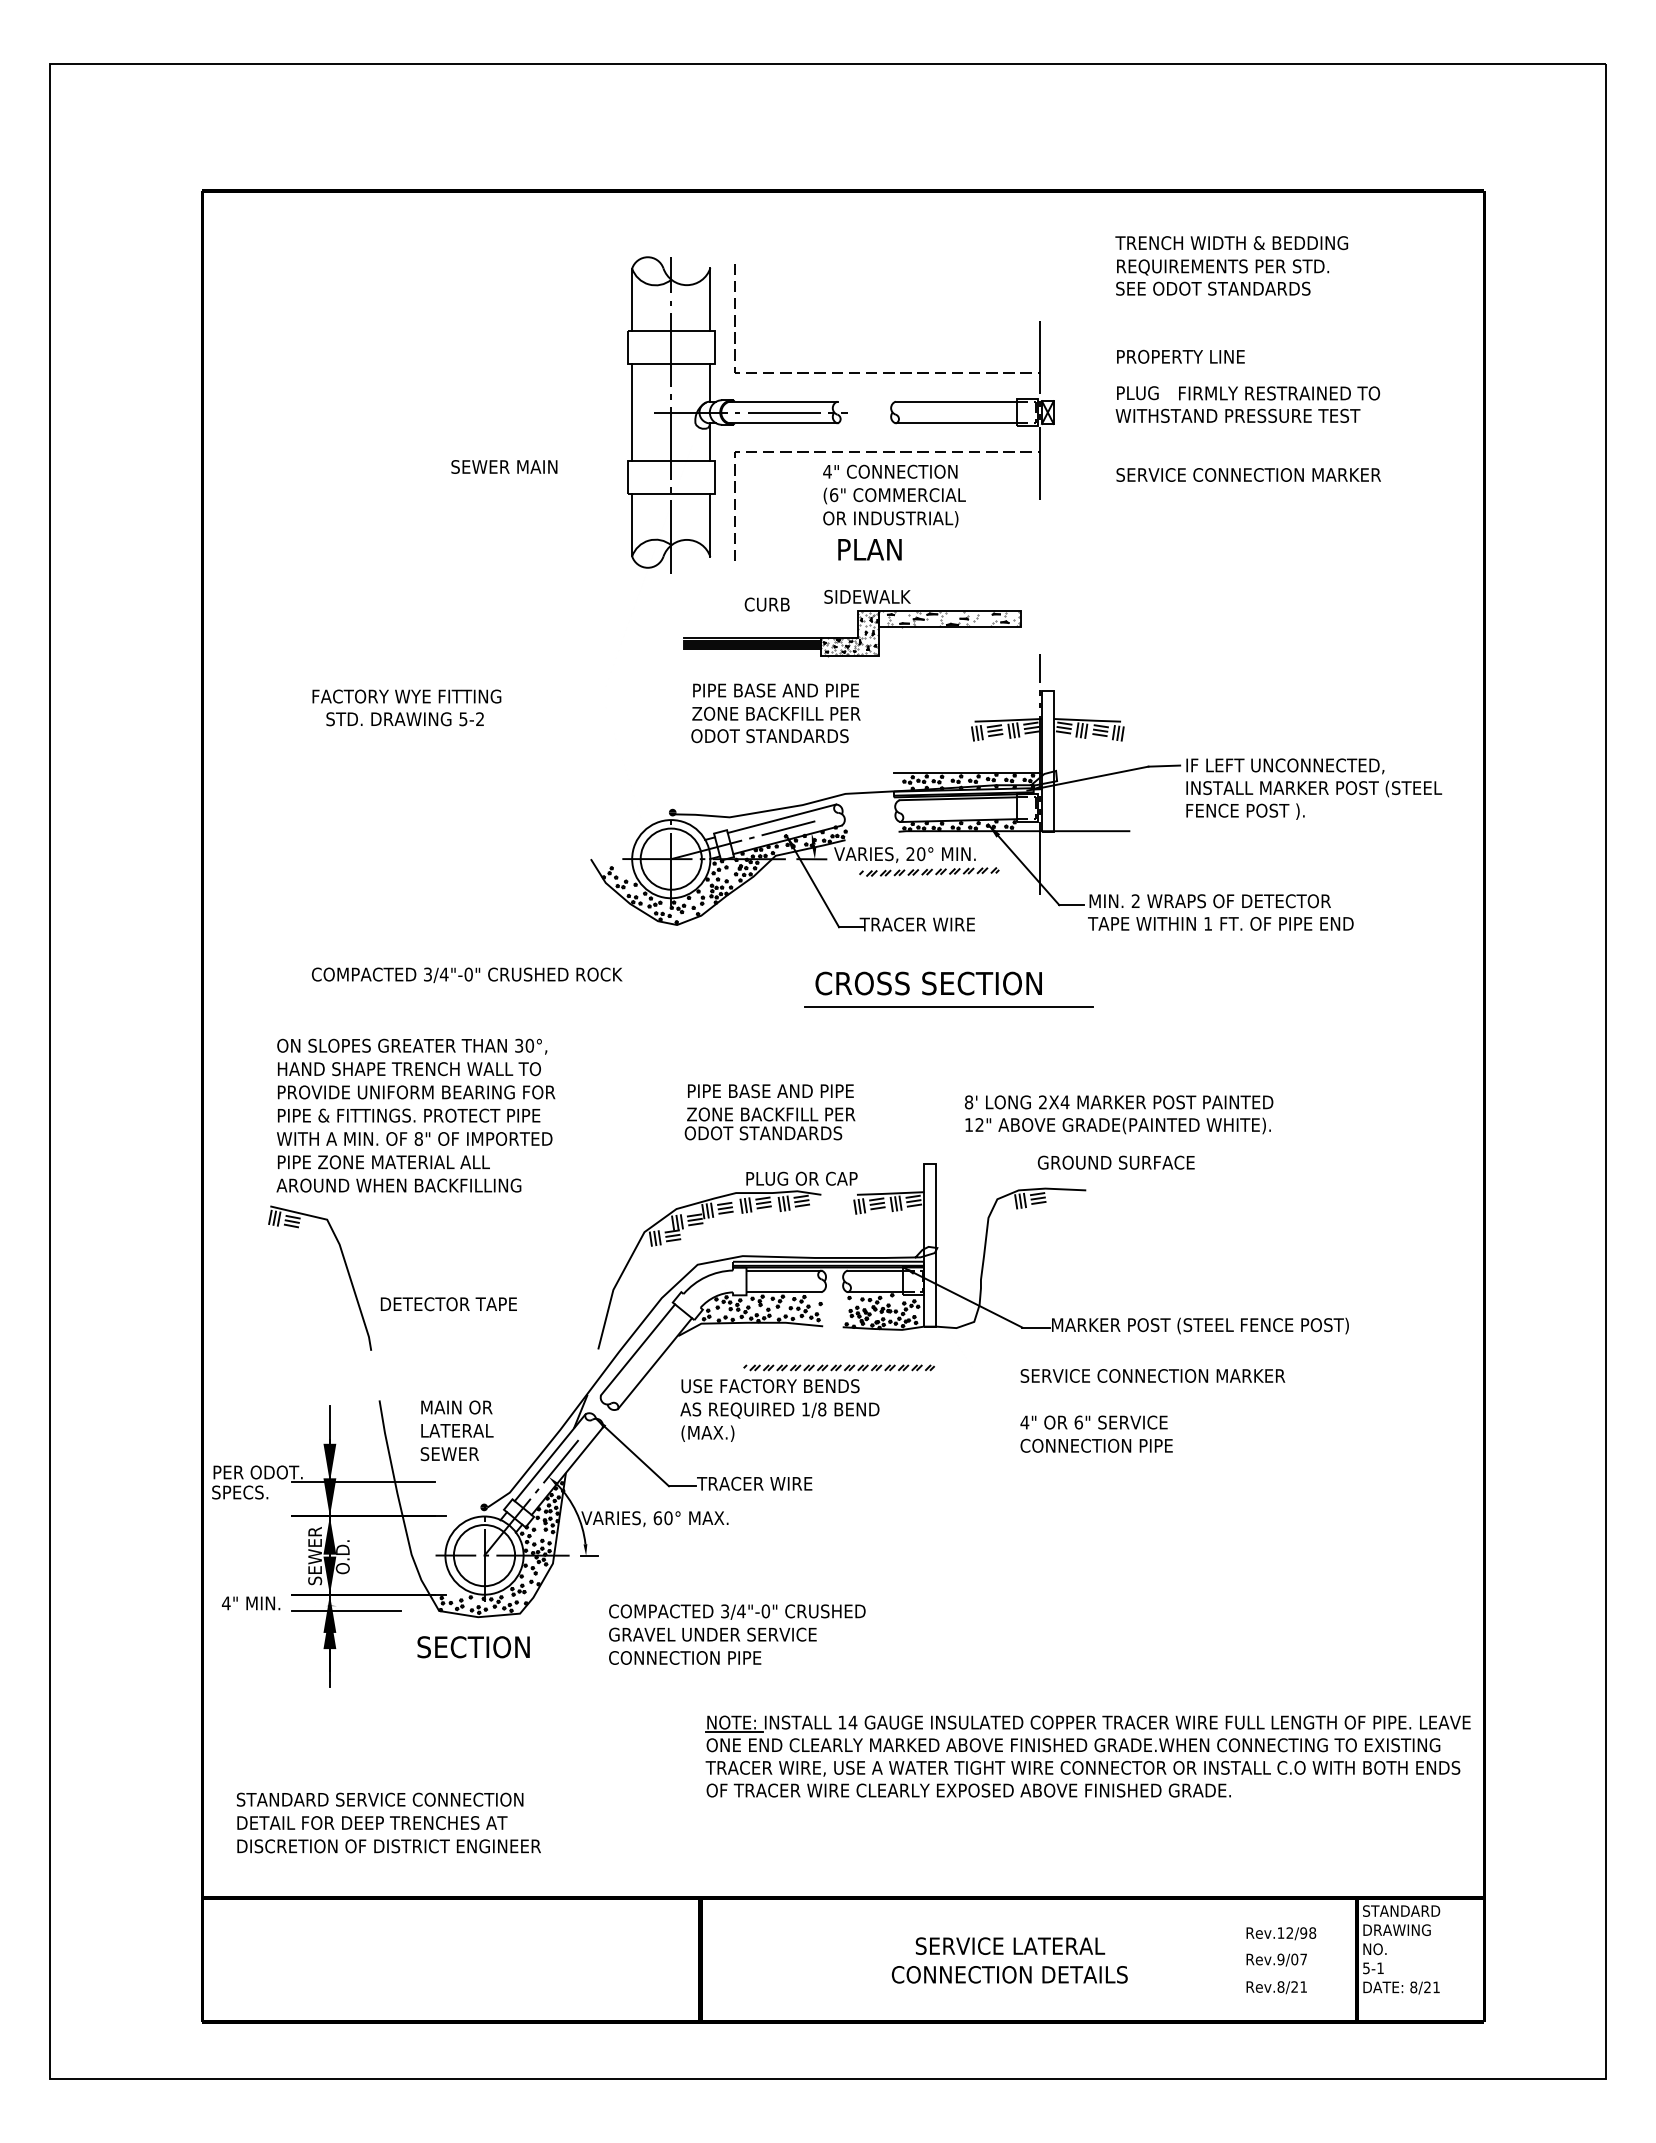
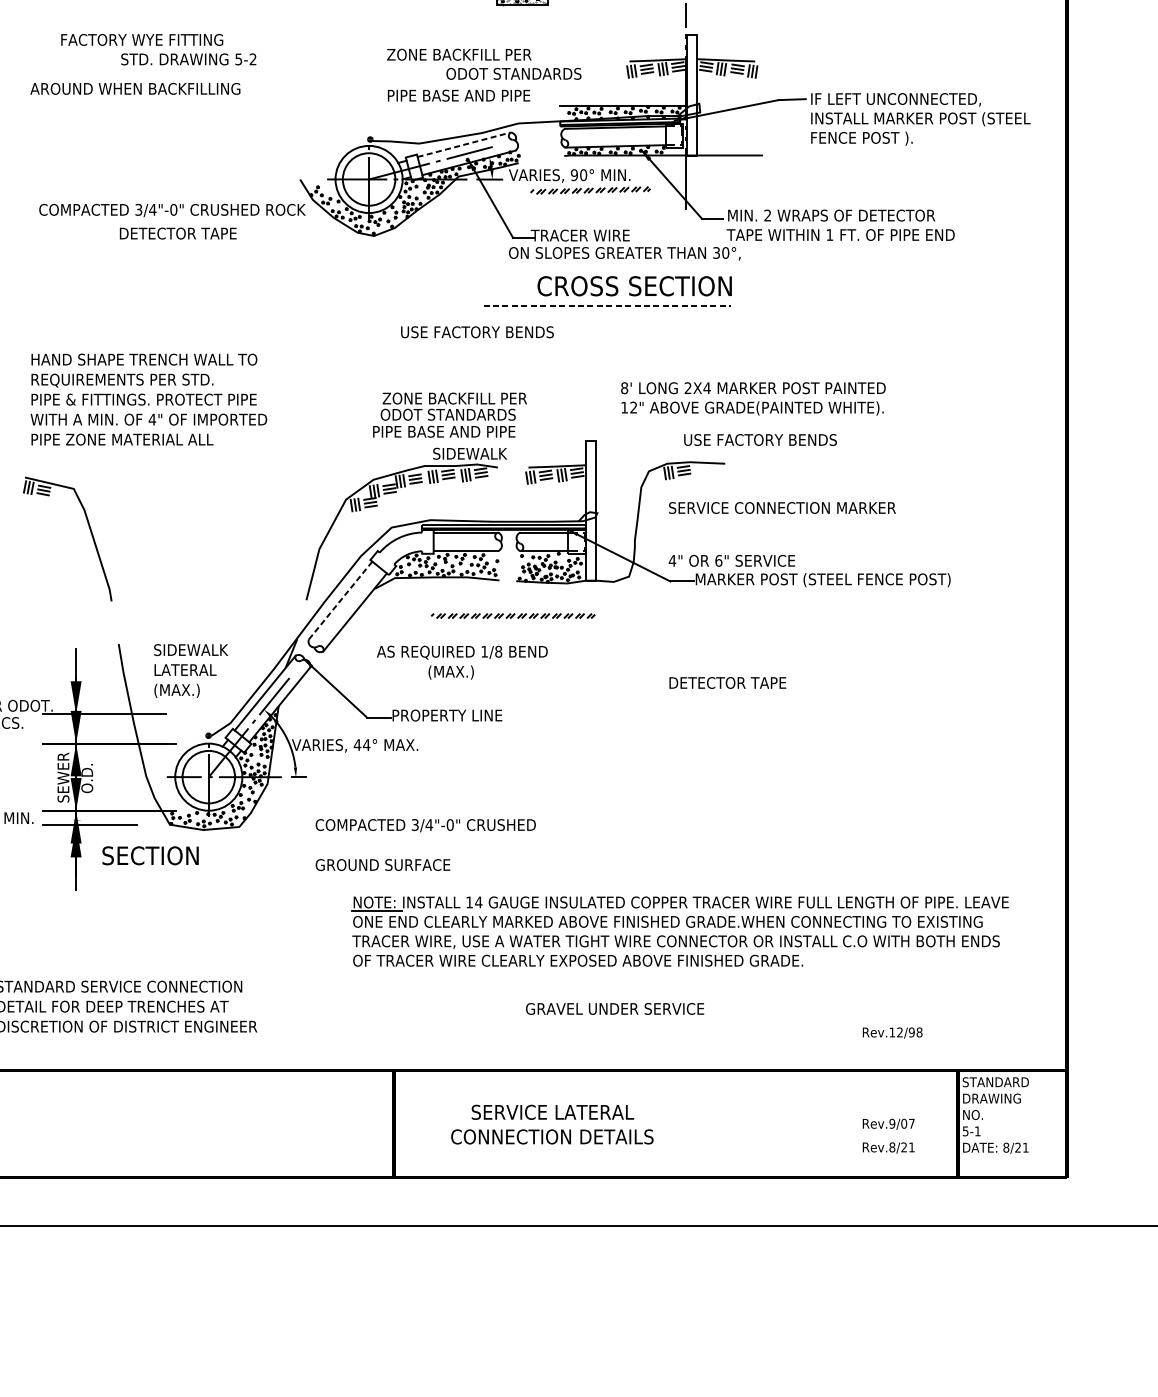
text: (775, 690) -> (458, 95), moved
text: (404, 719) -> (188, 59), moved
text: (769, 736) -> (513, 74), moved
line: (782, 818) -> (464, 144), solid -> dashed
text: (910, 854) -> (574, 175), 20° -> 90°
text: (466, 974) -> (171, 209), moved
text: (928, 983) -> (634, 286), moved
line: (949, 1006) -> (607, 305), solid -> dashed
text: (412, 1046) -> (625, 253), moved
text: (770, 1091) -> (443, 432), moved
text: (417, 1093) -> (151, 380), PROVIDE UNIFORM BEARING FOR -> REQUIREMENTS PER STD.
text: (418, 1138) -> (152, 419), 8" -> 4"
text: (1126, 1162) -> (759, 439), GROUND SURFACE -> USE FACTORY BENDS
text: (801, 1178) -> (480, 453), PLUG OR CAP -> SIDEWALK
text: (398, 1185) -> (135, 88), moved
text: (448, 1304) -> (177, 233), moved
line: (638, 1349) -> (340, 600), solid -> dashed
text: (1152, 1375) -> (782, 507), moved
text: (770, 1386) -> (477, 332), moved
text: (463, 1407) -> (190, 650), MAIN OR -> SIDEWALK
text: (1093, 1422) -> (731, 560), moved
text: (707, 1433) -> (450, 672), moved
text: (1096, 1445) -> (734, 682), CONNECTION PIPE -> DETECTOR TAPE
text: (449, 1454) -> (178, 690), SEWER -> (MAX.)
text: (761, 1483) -> (446, 715), TRACER WIRE -> PROPERTY LINE
text: (662, 1518) -> (361, 745), 60° -> 44°
text: (712, 1634) -> (614, 1008), moved
text: (473, 1647) -> (150, 856), moved
text: (690, 1657) -> (385, 864), CONNECTION PIPE -> GROUND SURFACE
part: (1087, 1756) -> (679, 931), moved
text: (1281, 1933) -> (892, 1032), moved
text: (1009, 1960) -> (552, 1124), moved

